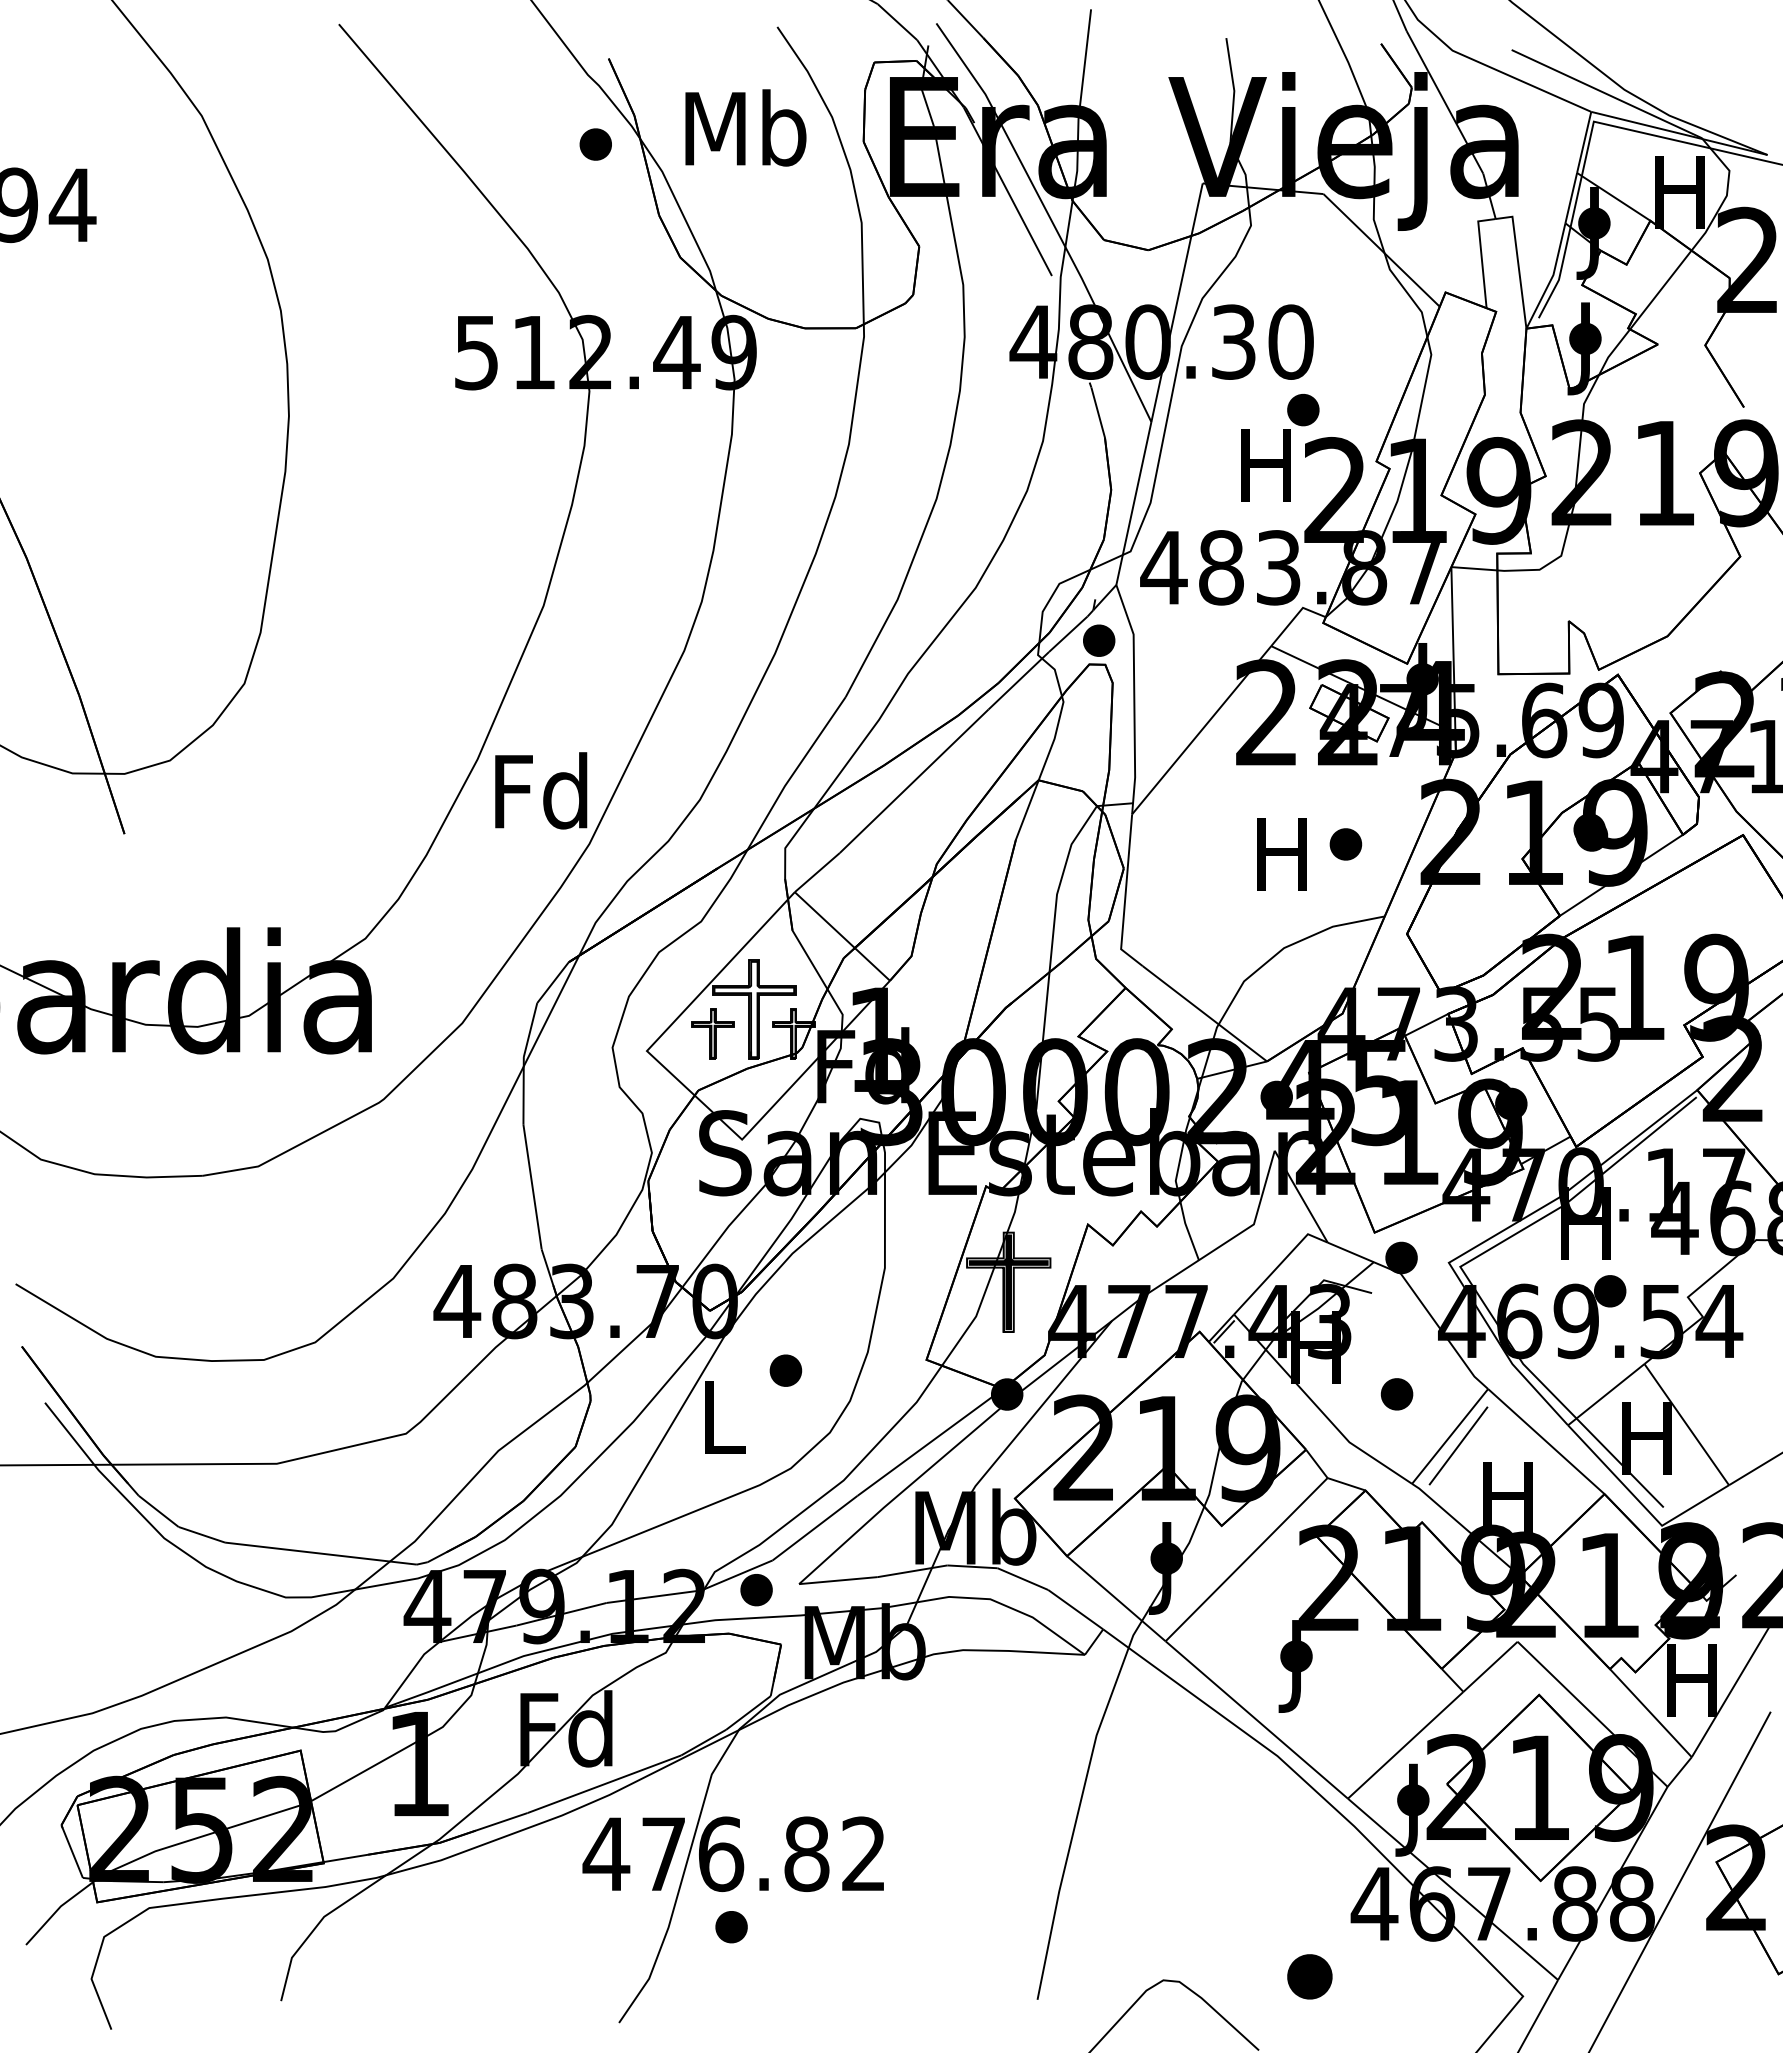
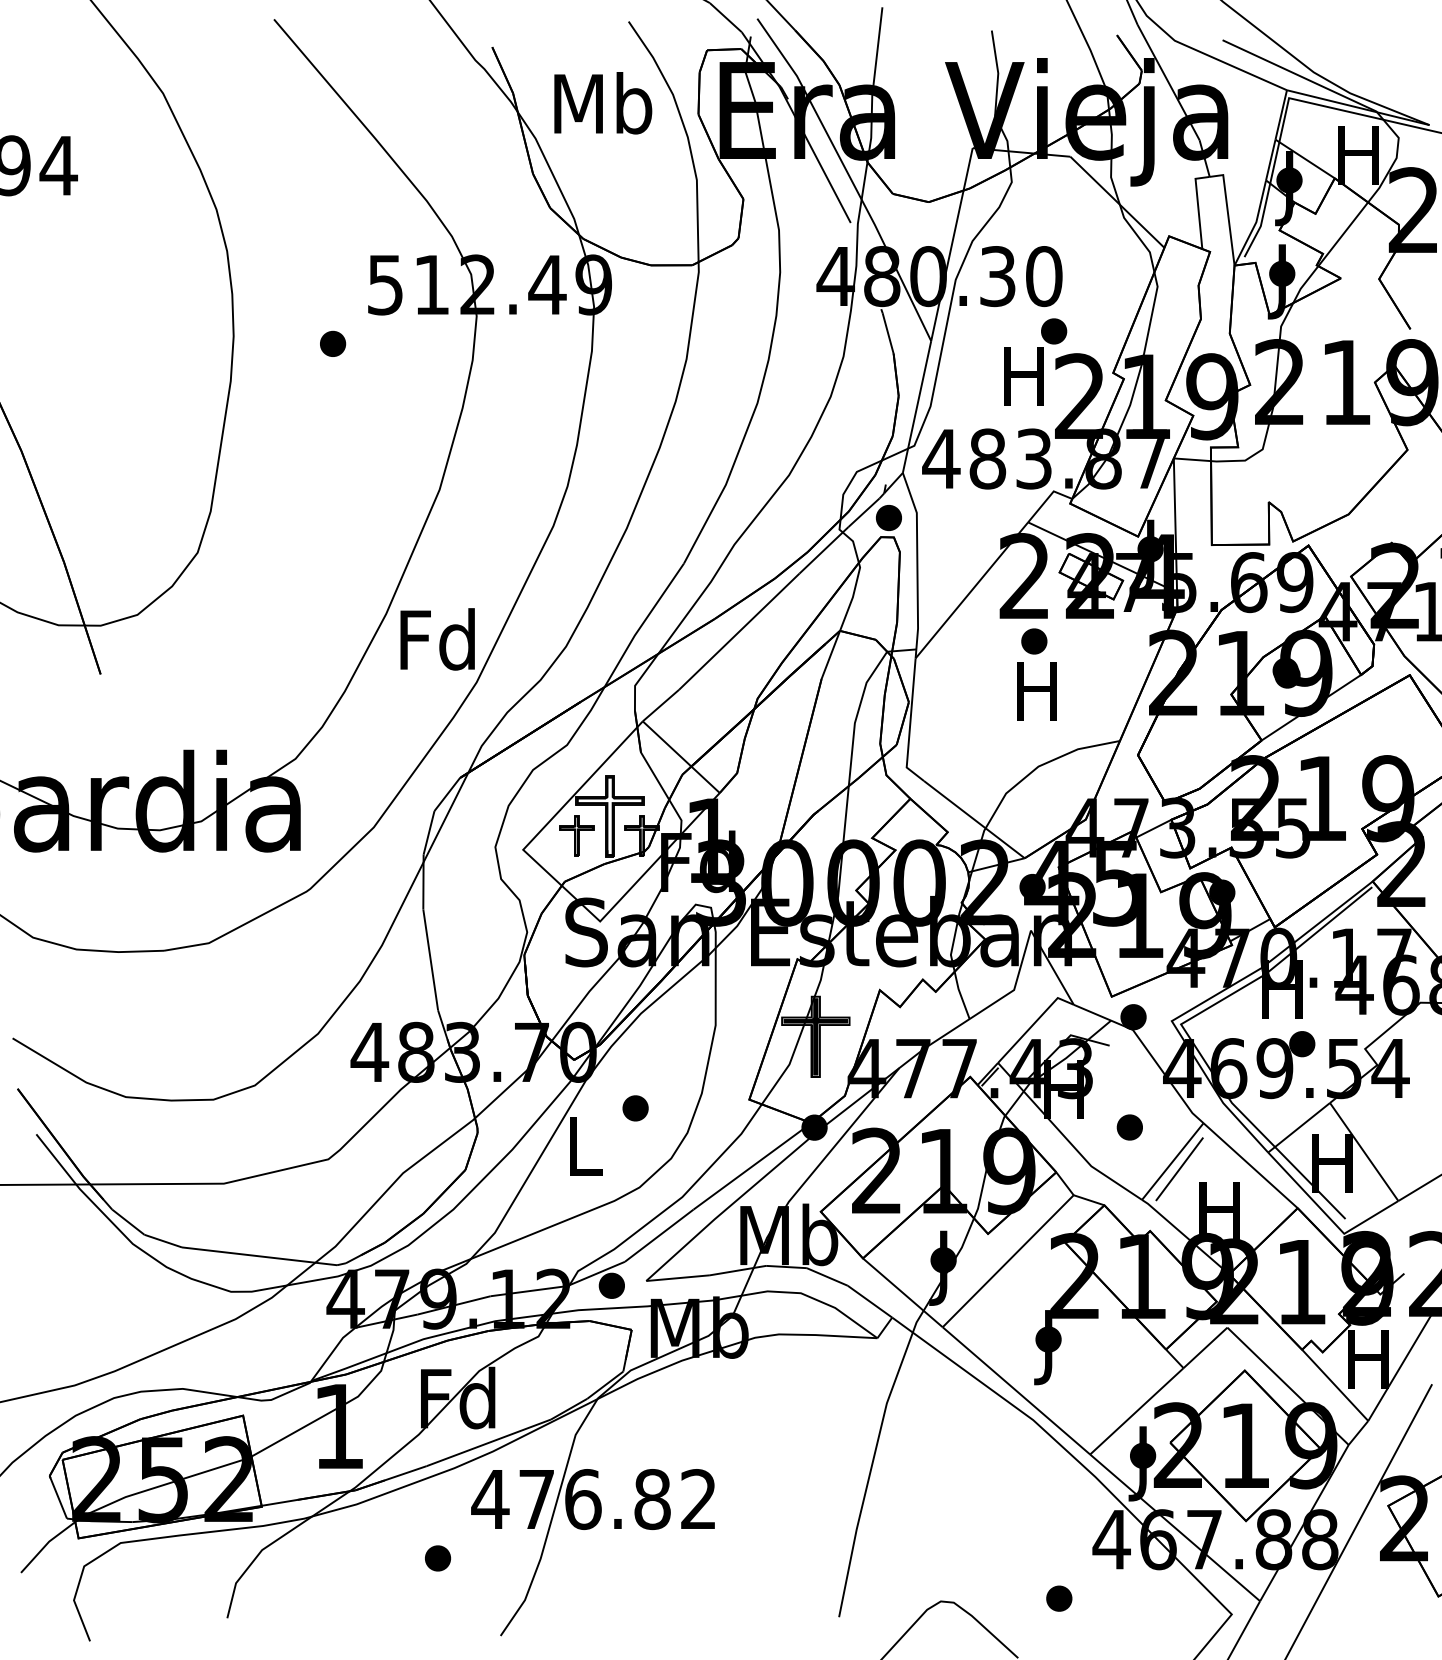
part: (595, 144) -> (332, 343), moved
part: (1345, 844) -> (1034, 641), moved
part: (731, 1927) -> (437, 1558), moved
part: (1309, 1976) -> (1059, 1598), size x0.71

